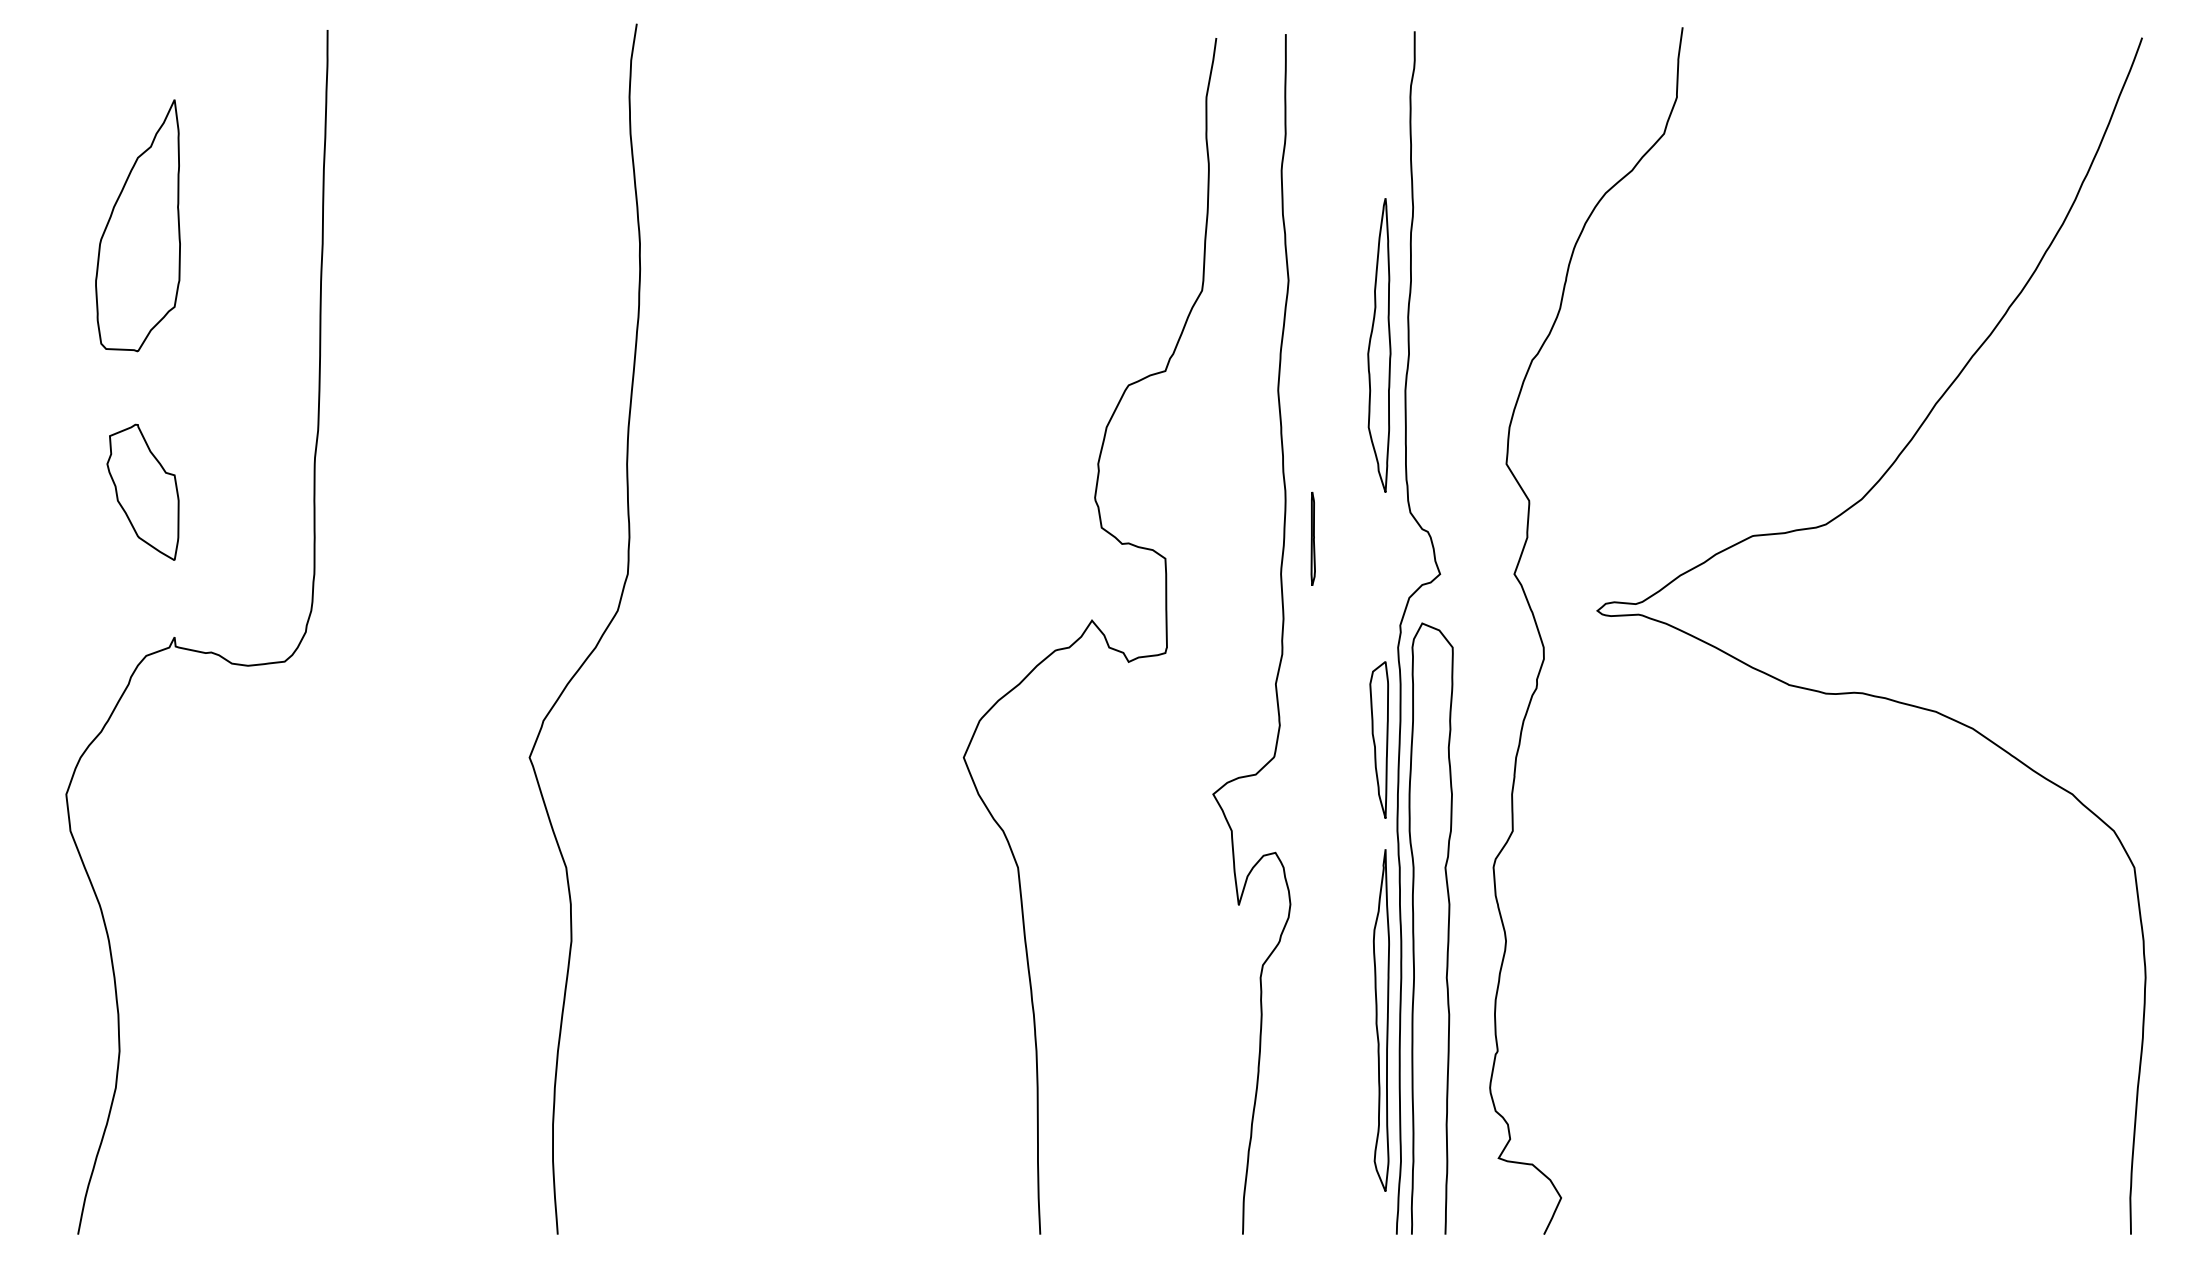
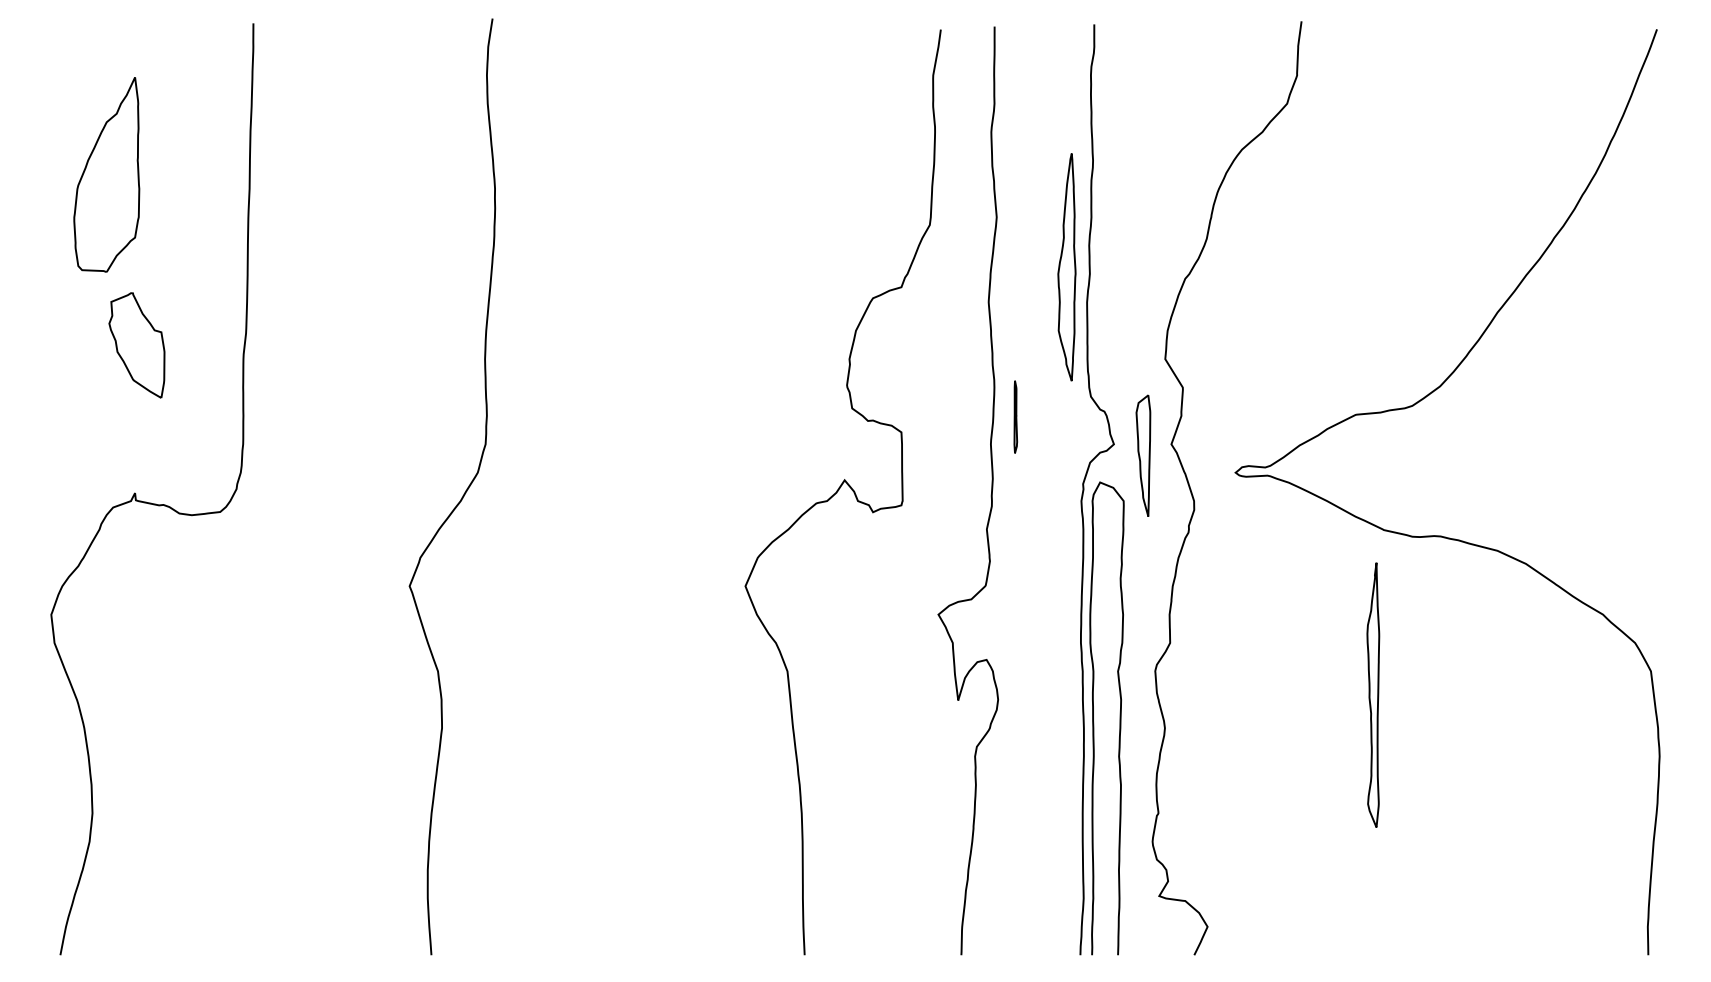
part: (142, 491) -> (136, 344), moved
part: (1378, 739) -> (1142, 455), moved
part: (1380, 1020) -> (1372, 695), moved

